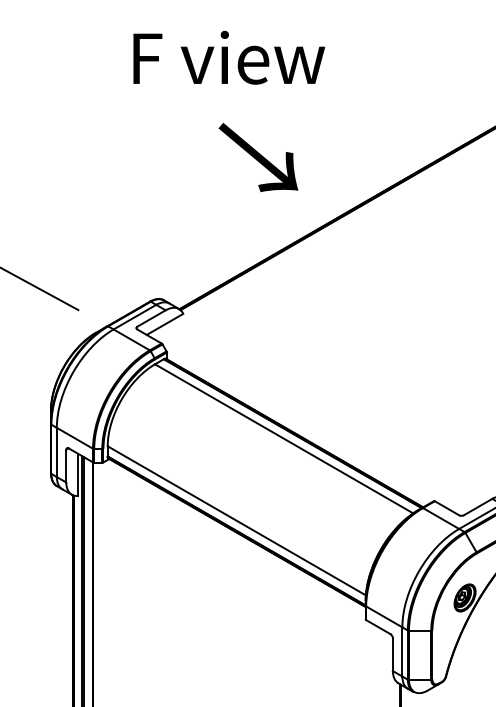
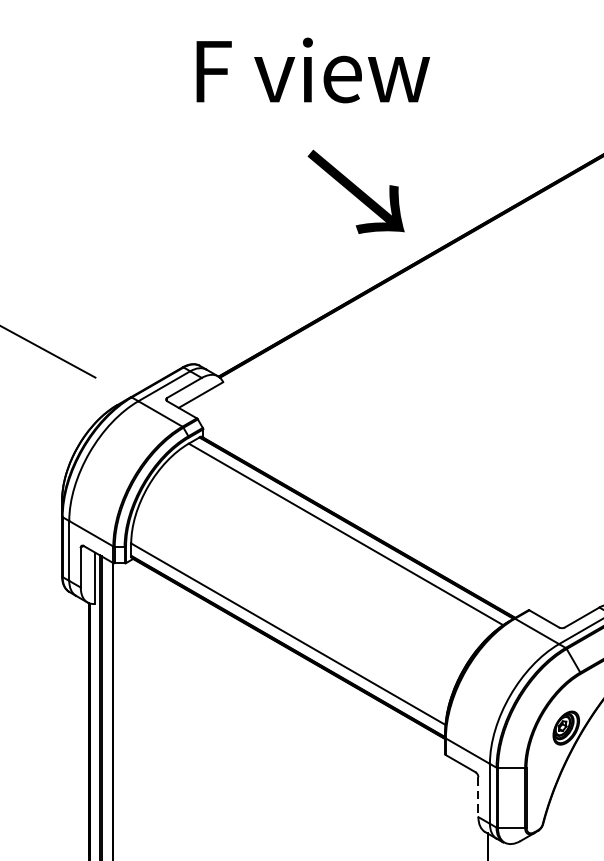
text: (228, 57) -> (312, 70), moved
text: (258, 157) -> (356, 191), moved
line: (392, 655) -> (477, 798), solid -> dashed

